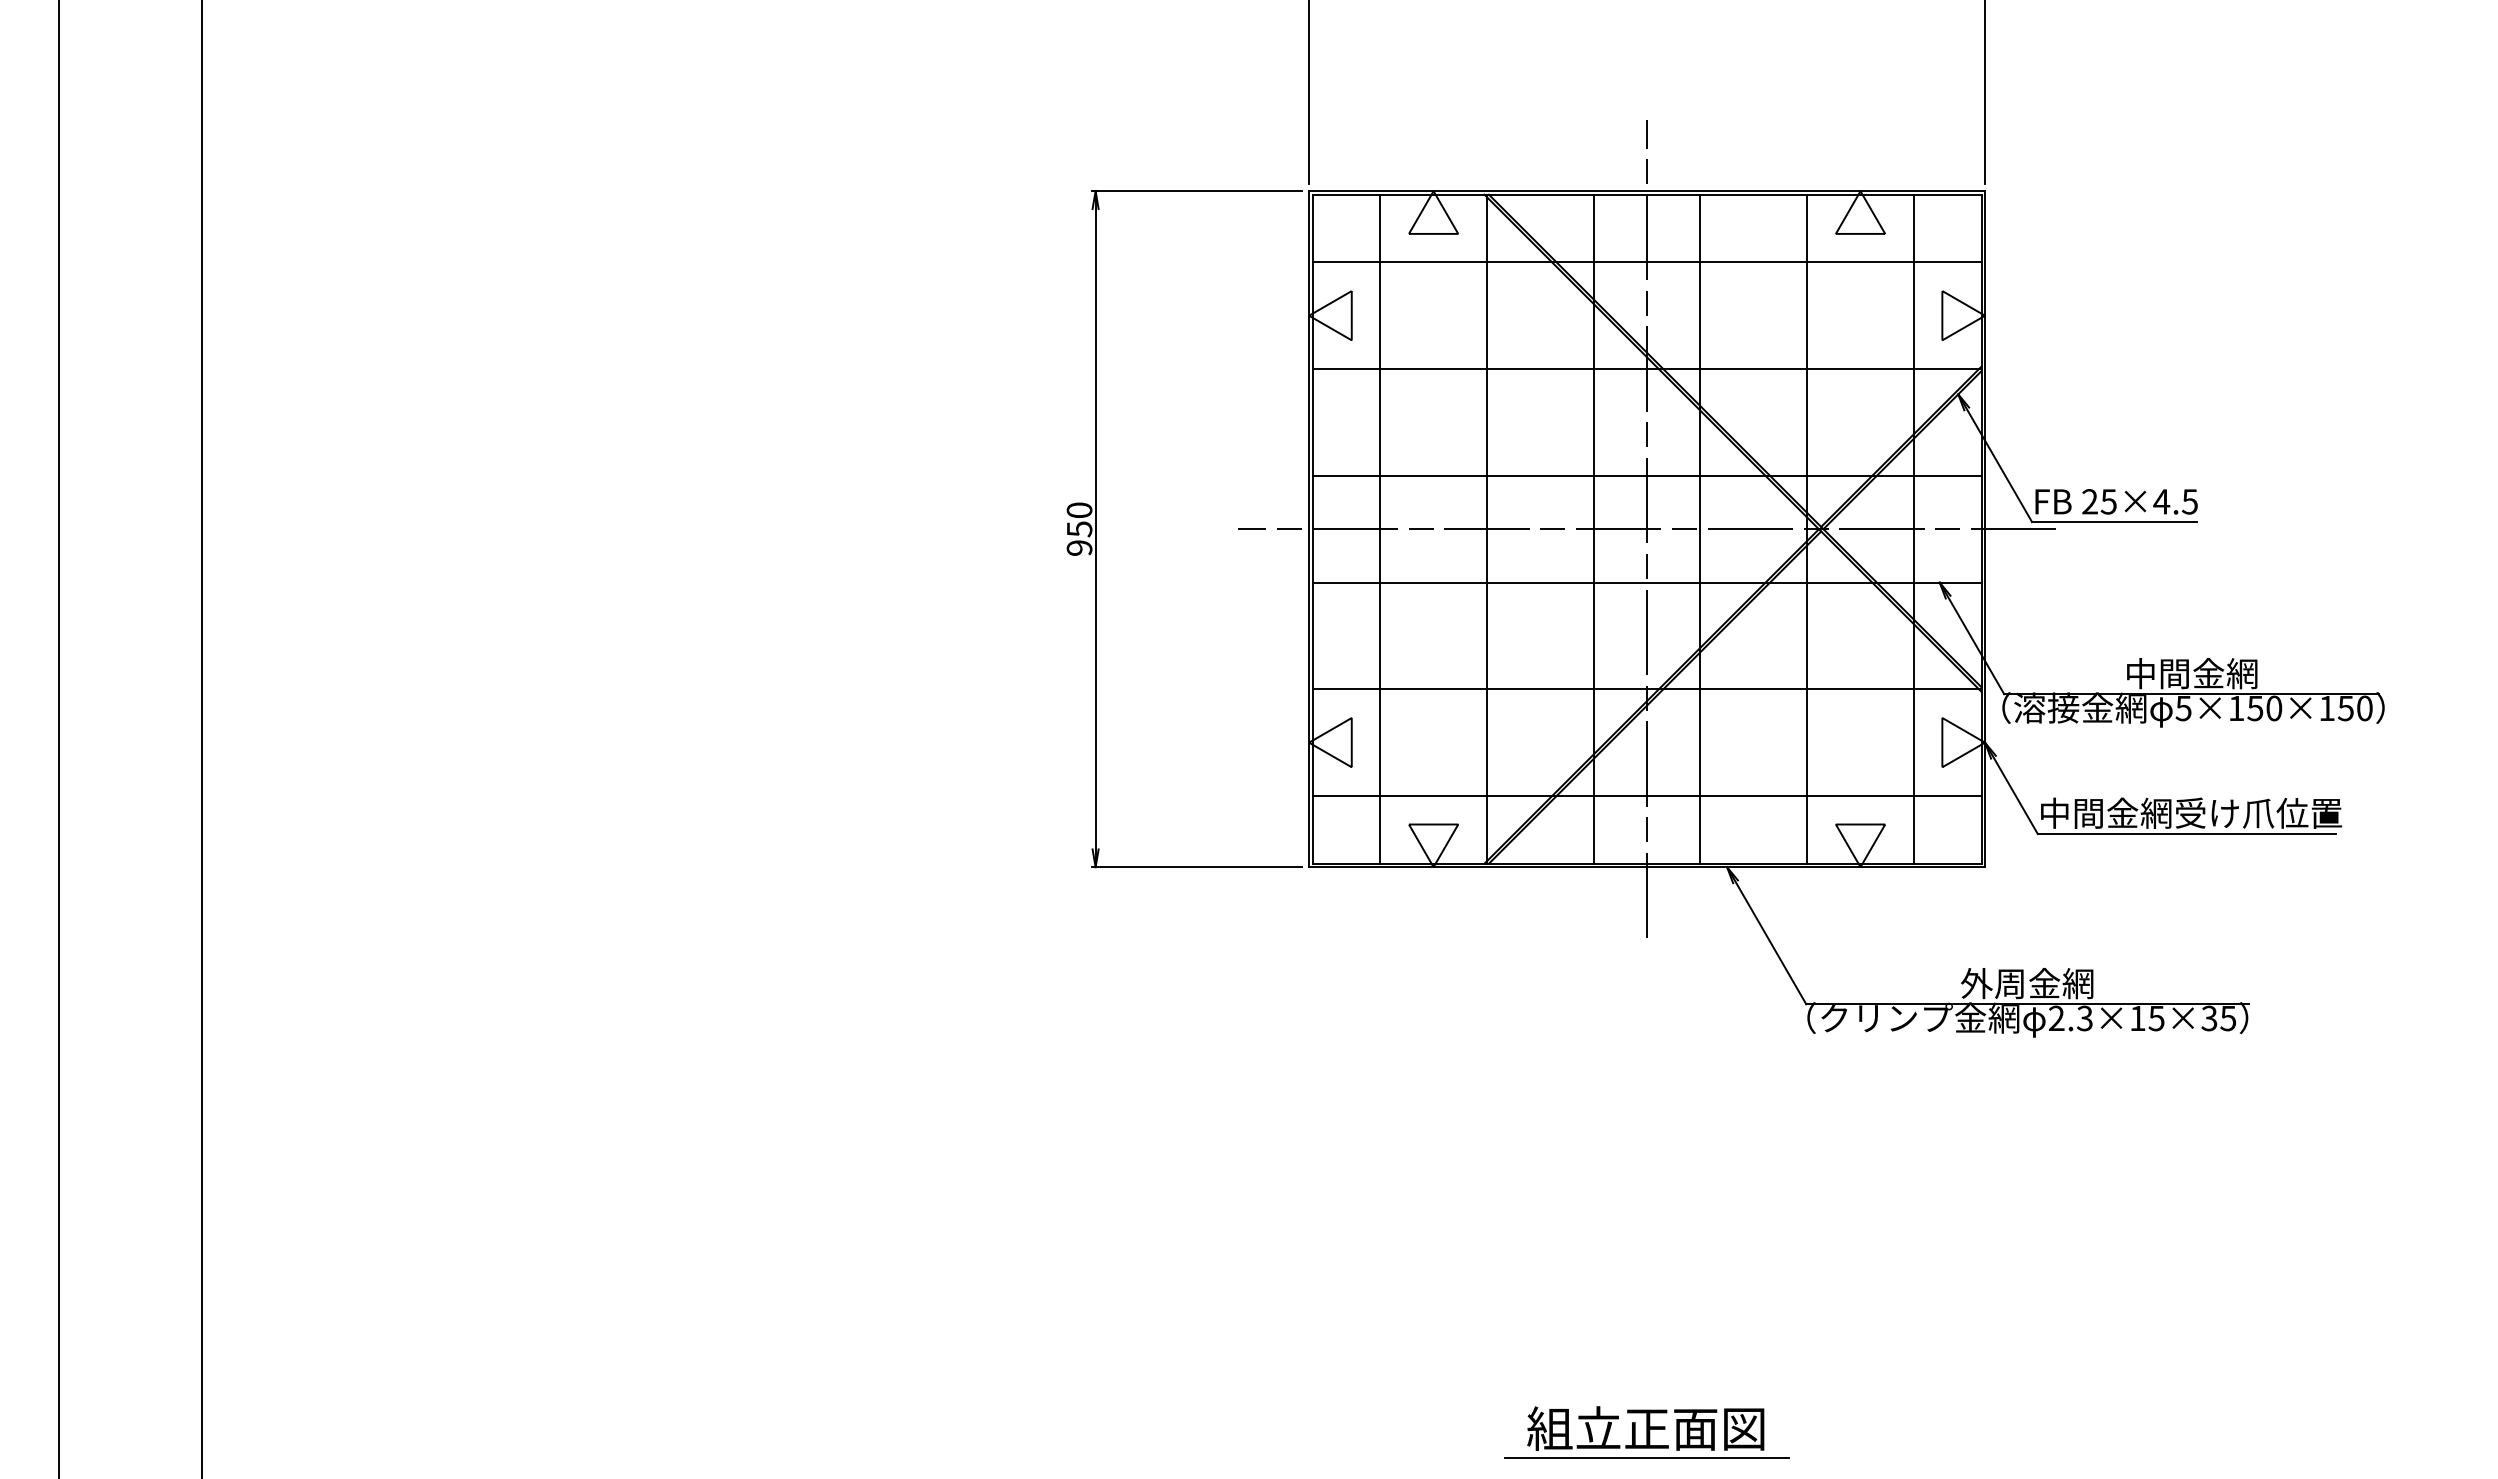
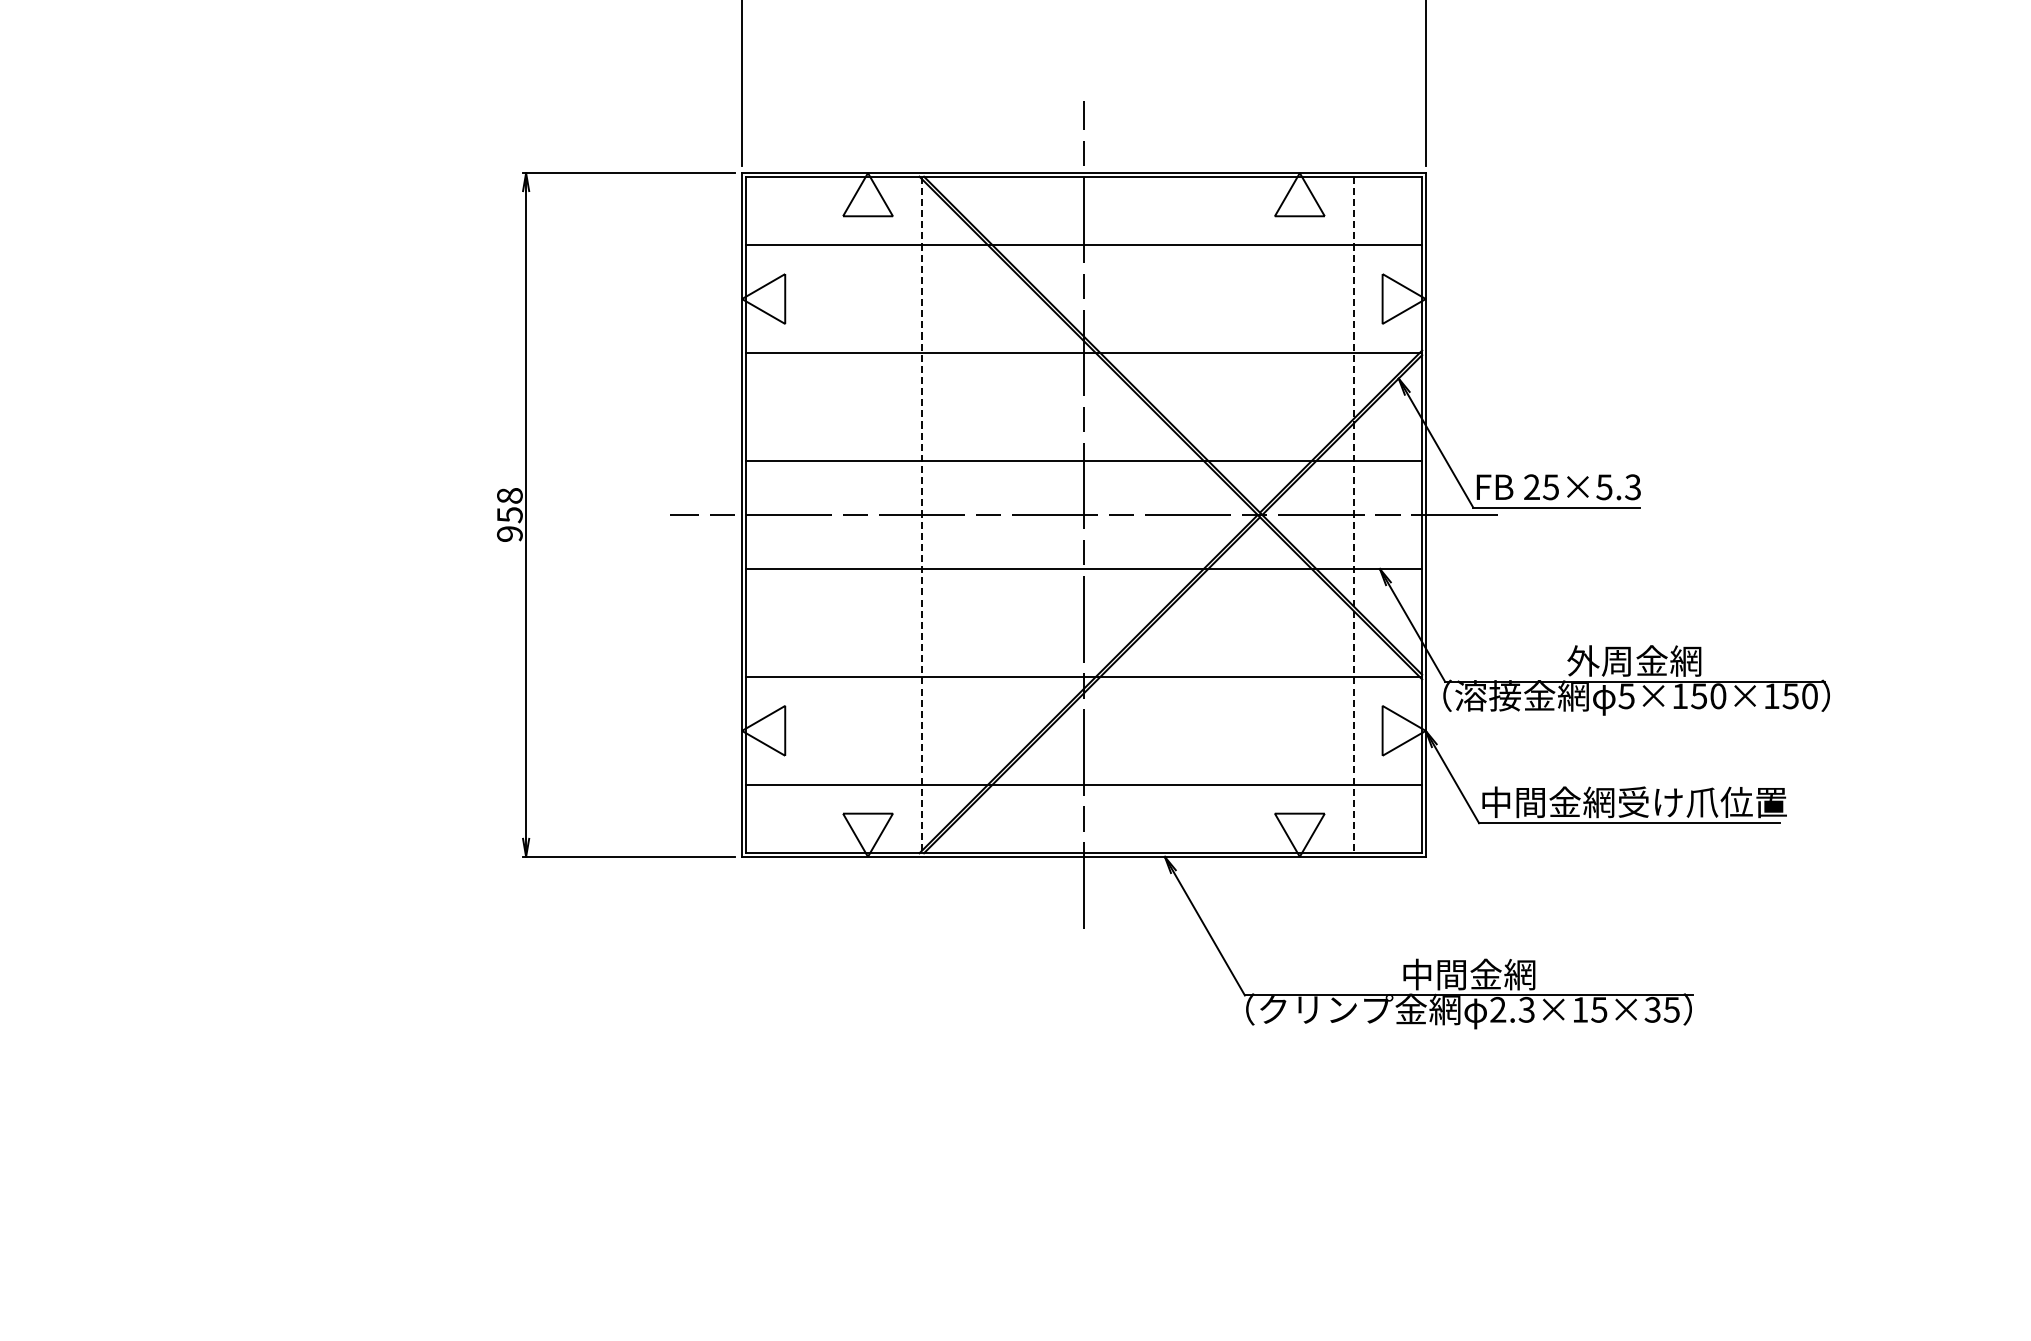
text: (2175, 501) -> (1618, 486), 25×4.5 -> 25×5.3
text: (1079, 510) -> (509, 496), 950 -> 958
line: (1380, 528) -> (814, 514), removed
line: (1593, 528) -> (1029, 514), removed
line: (1700, 528) -> (1137, 514), removed
line: (1807, 528) -> (1246, 514), removed
line: (1486, 529) -> (921, 515), solid -> dashed
line: (1913, 529) -> (1353, 515), solid -> dashed
text: (2156, 673) -> (1599, 660), 中間金網 -> 外周金網
text: (1992, 983) -> (1433, 974), 外周金網 -> 中間金網

